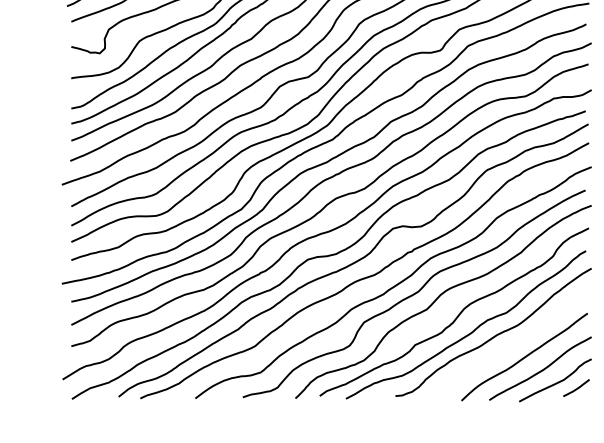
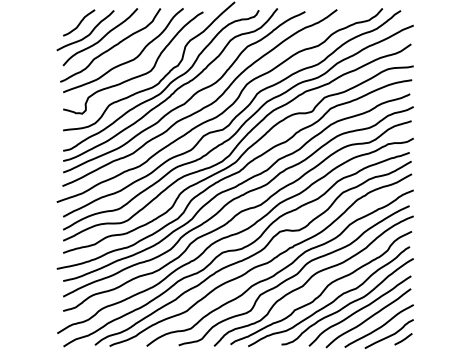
curve: (511, 345) -> (359, 310), added

